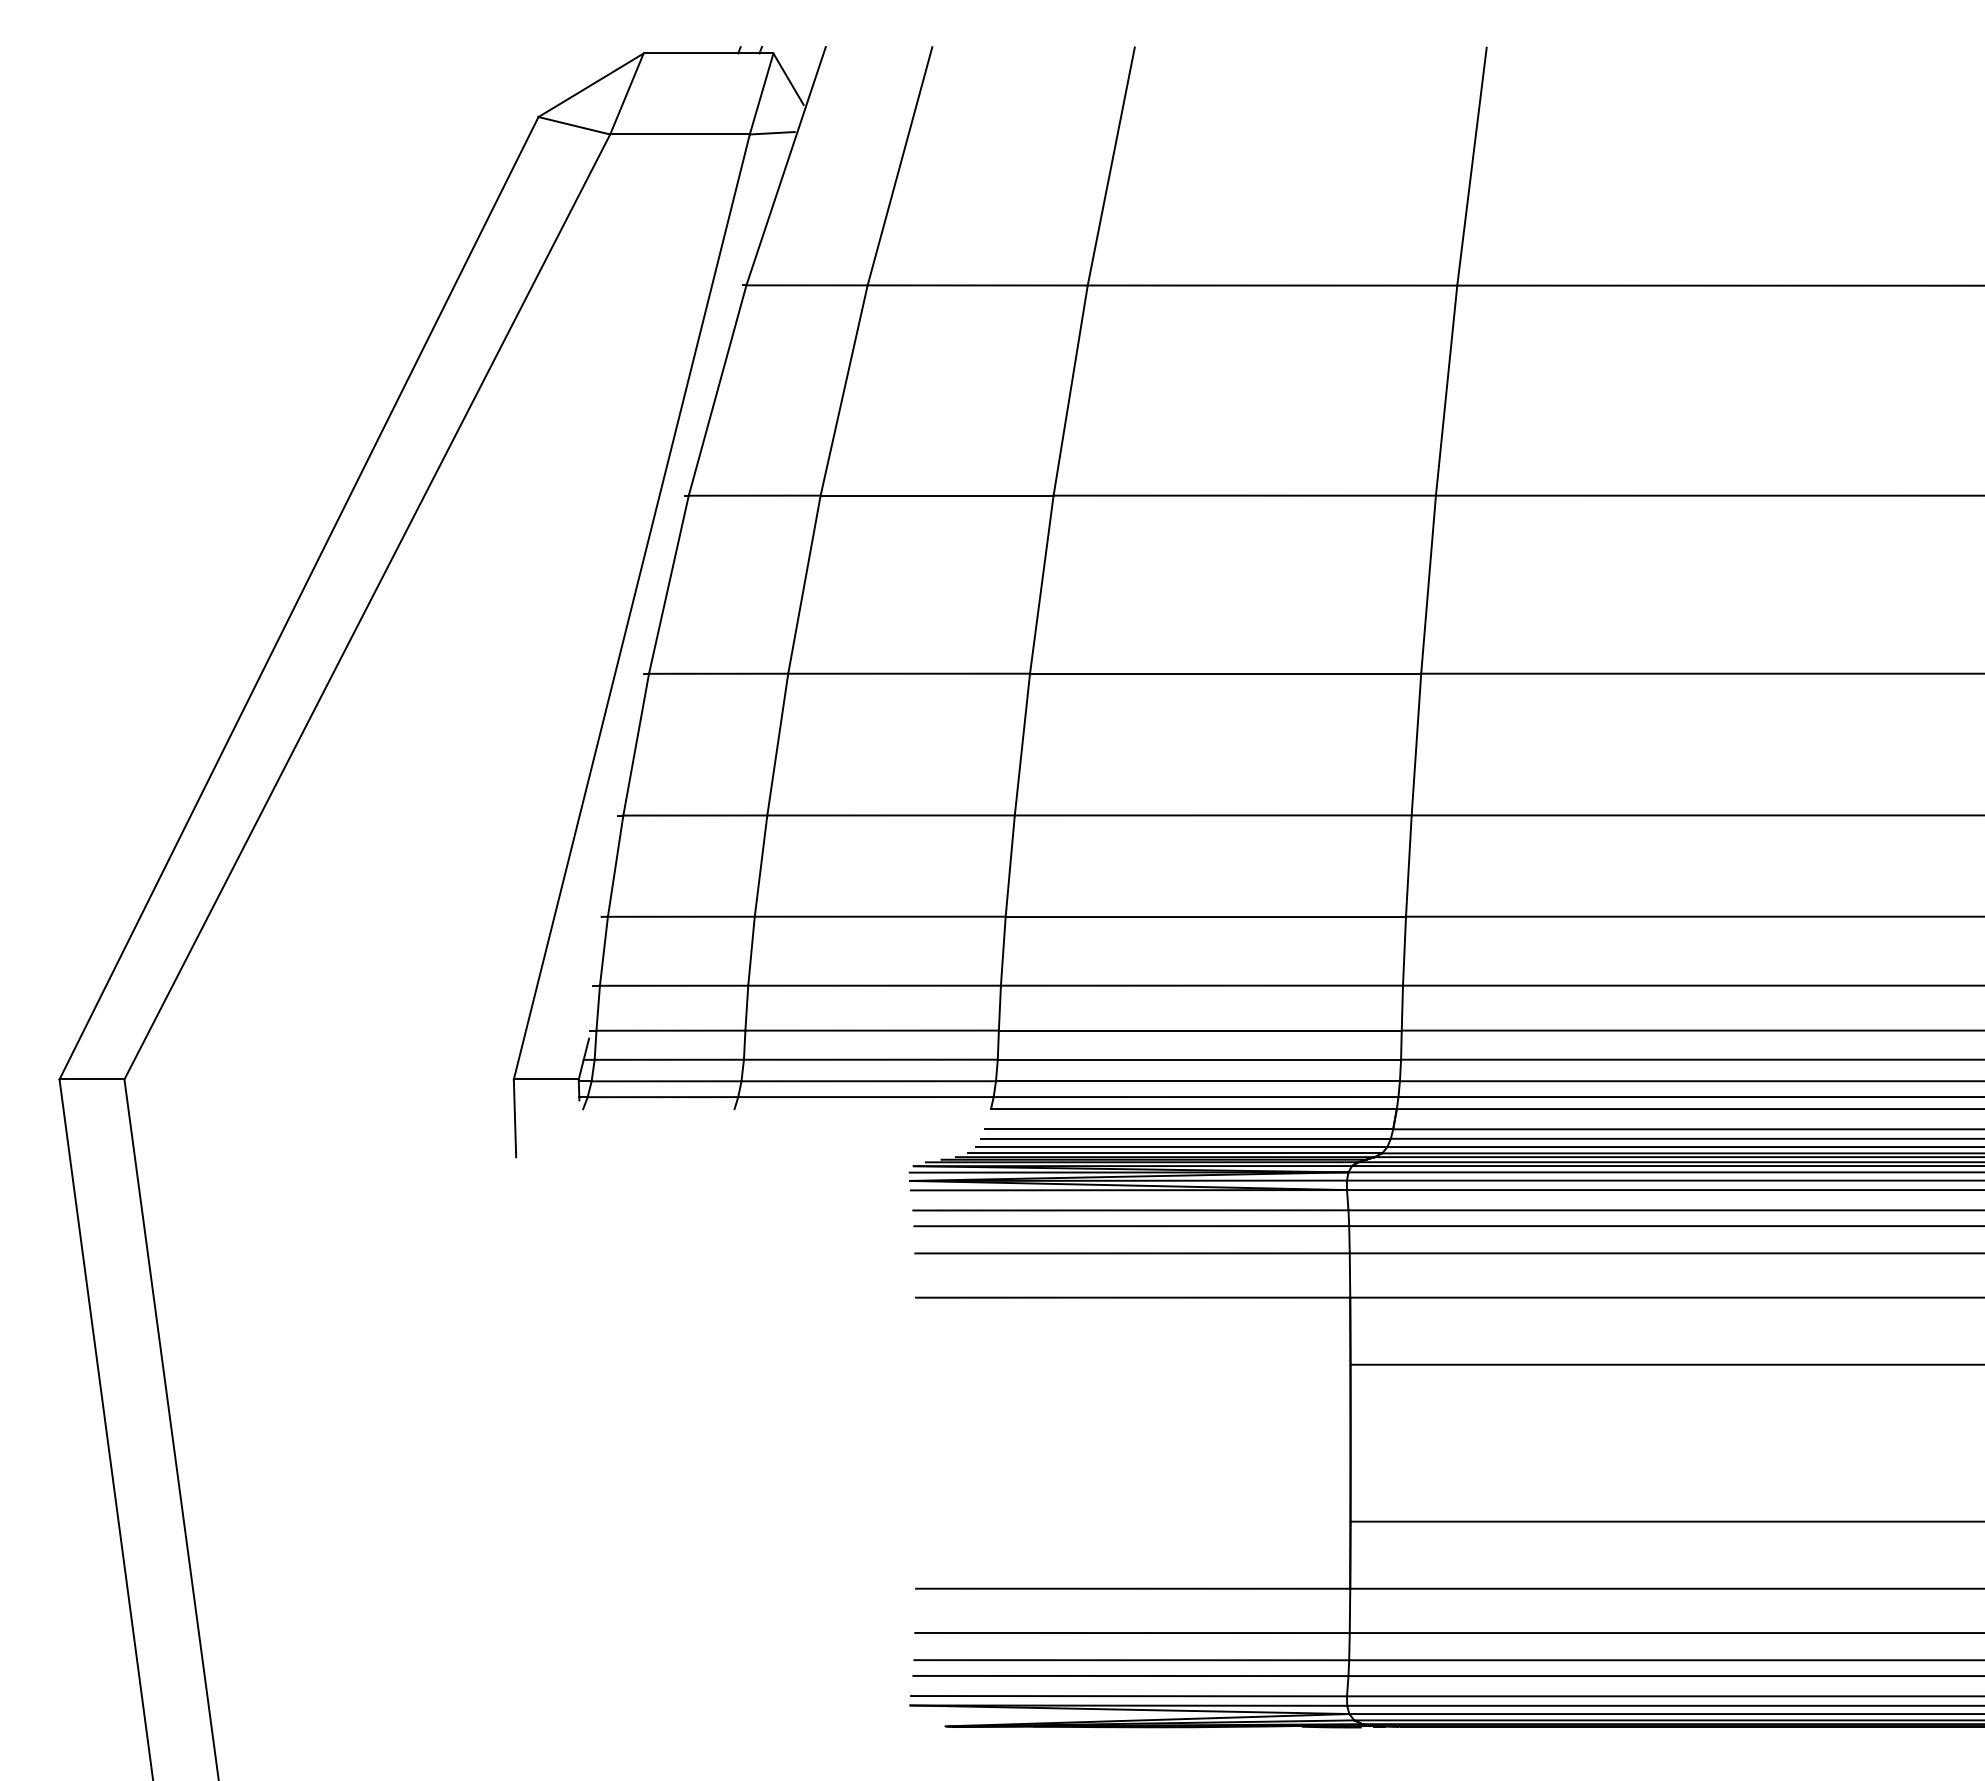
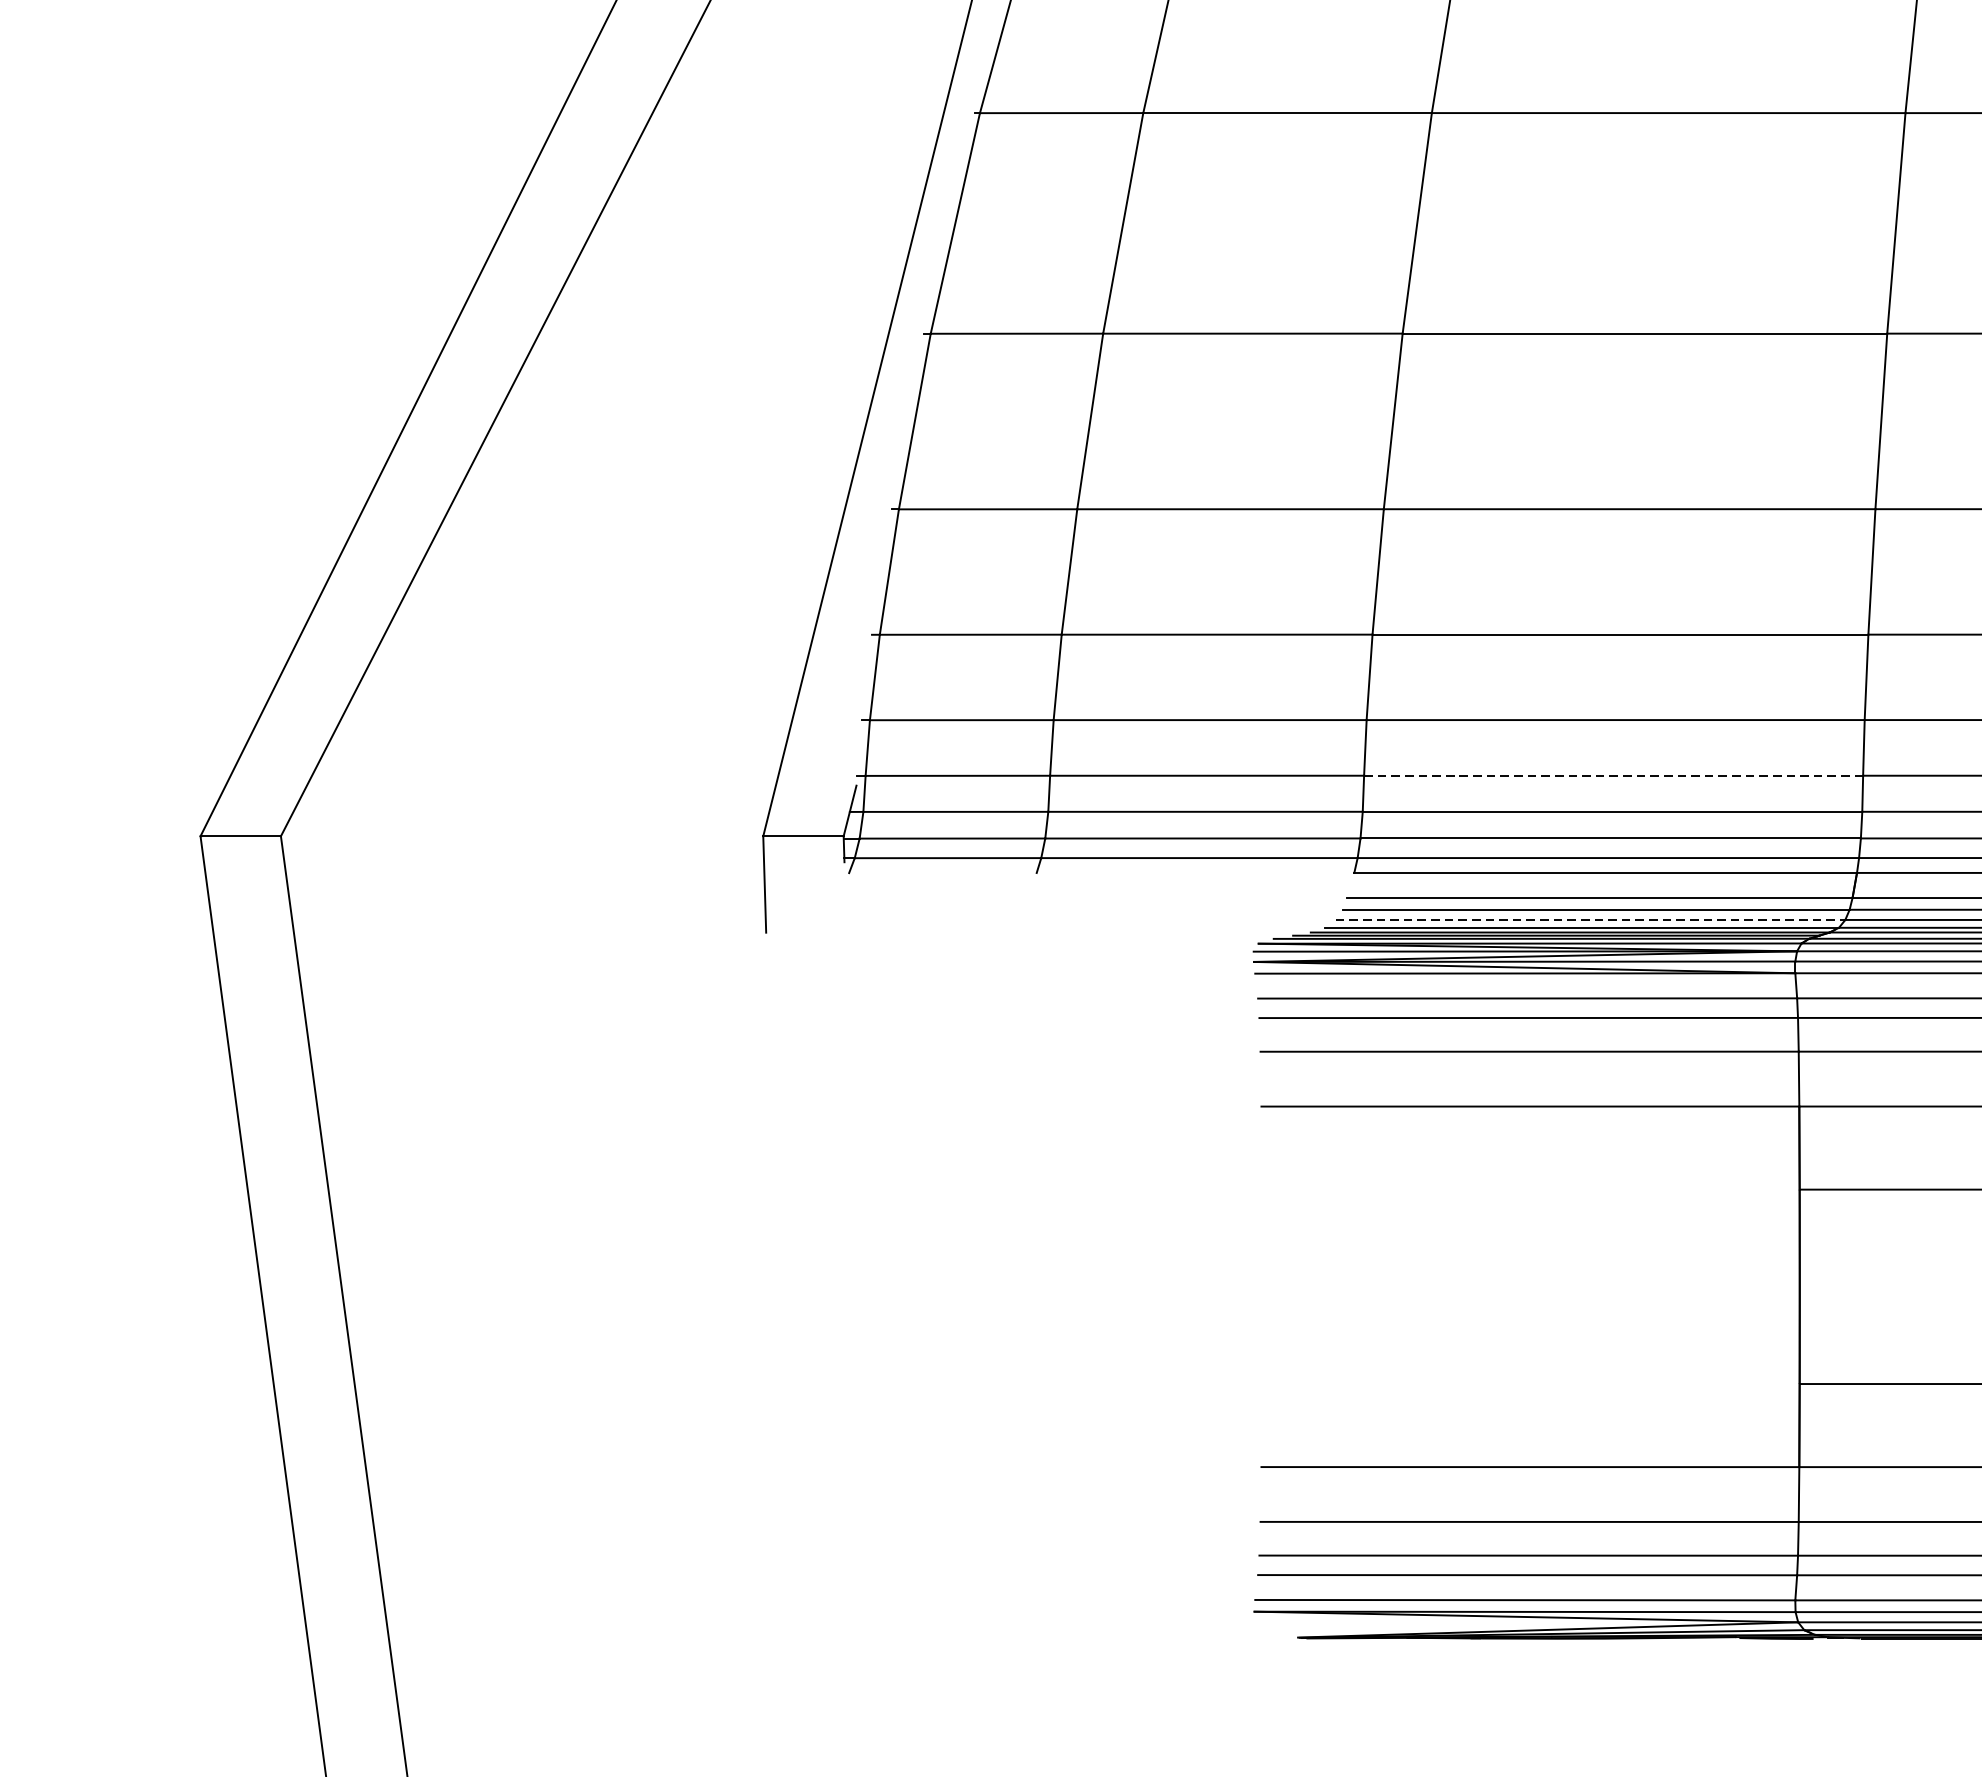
line: (1200, 1030) -> (1613, 775), solid -> dashed
line: (1181, 1147) -> (1590, 920), solid -> dashed

